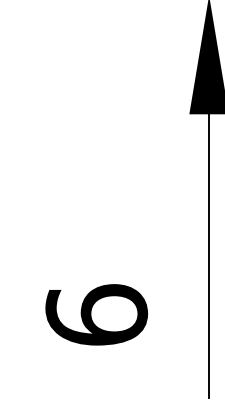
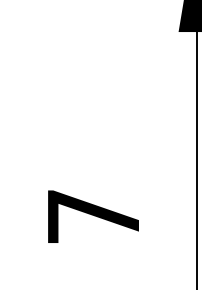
text: (96, 314) -> (93, 215), 6 -> 7

